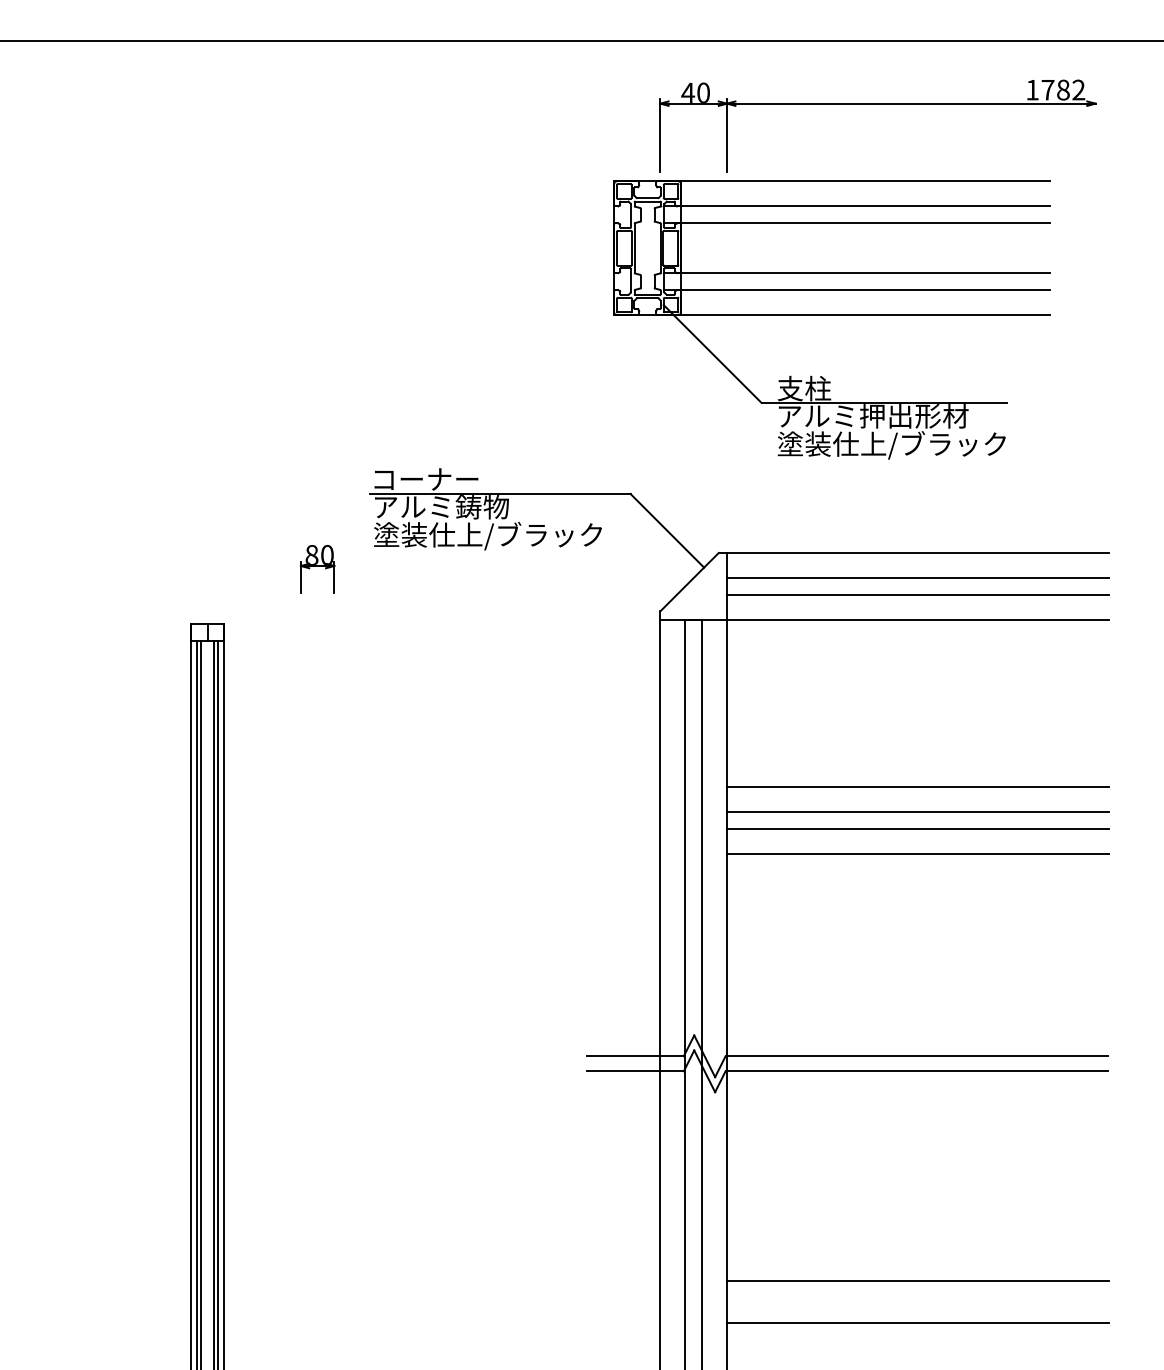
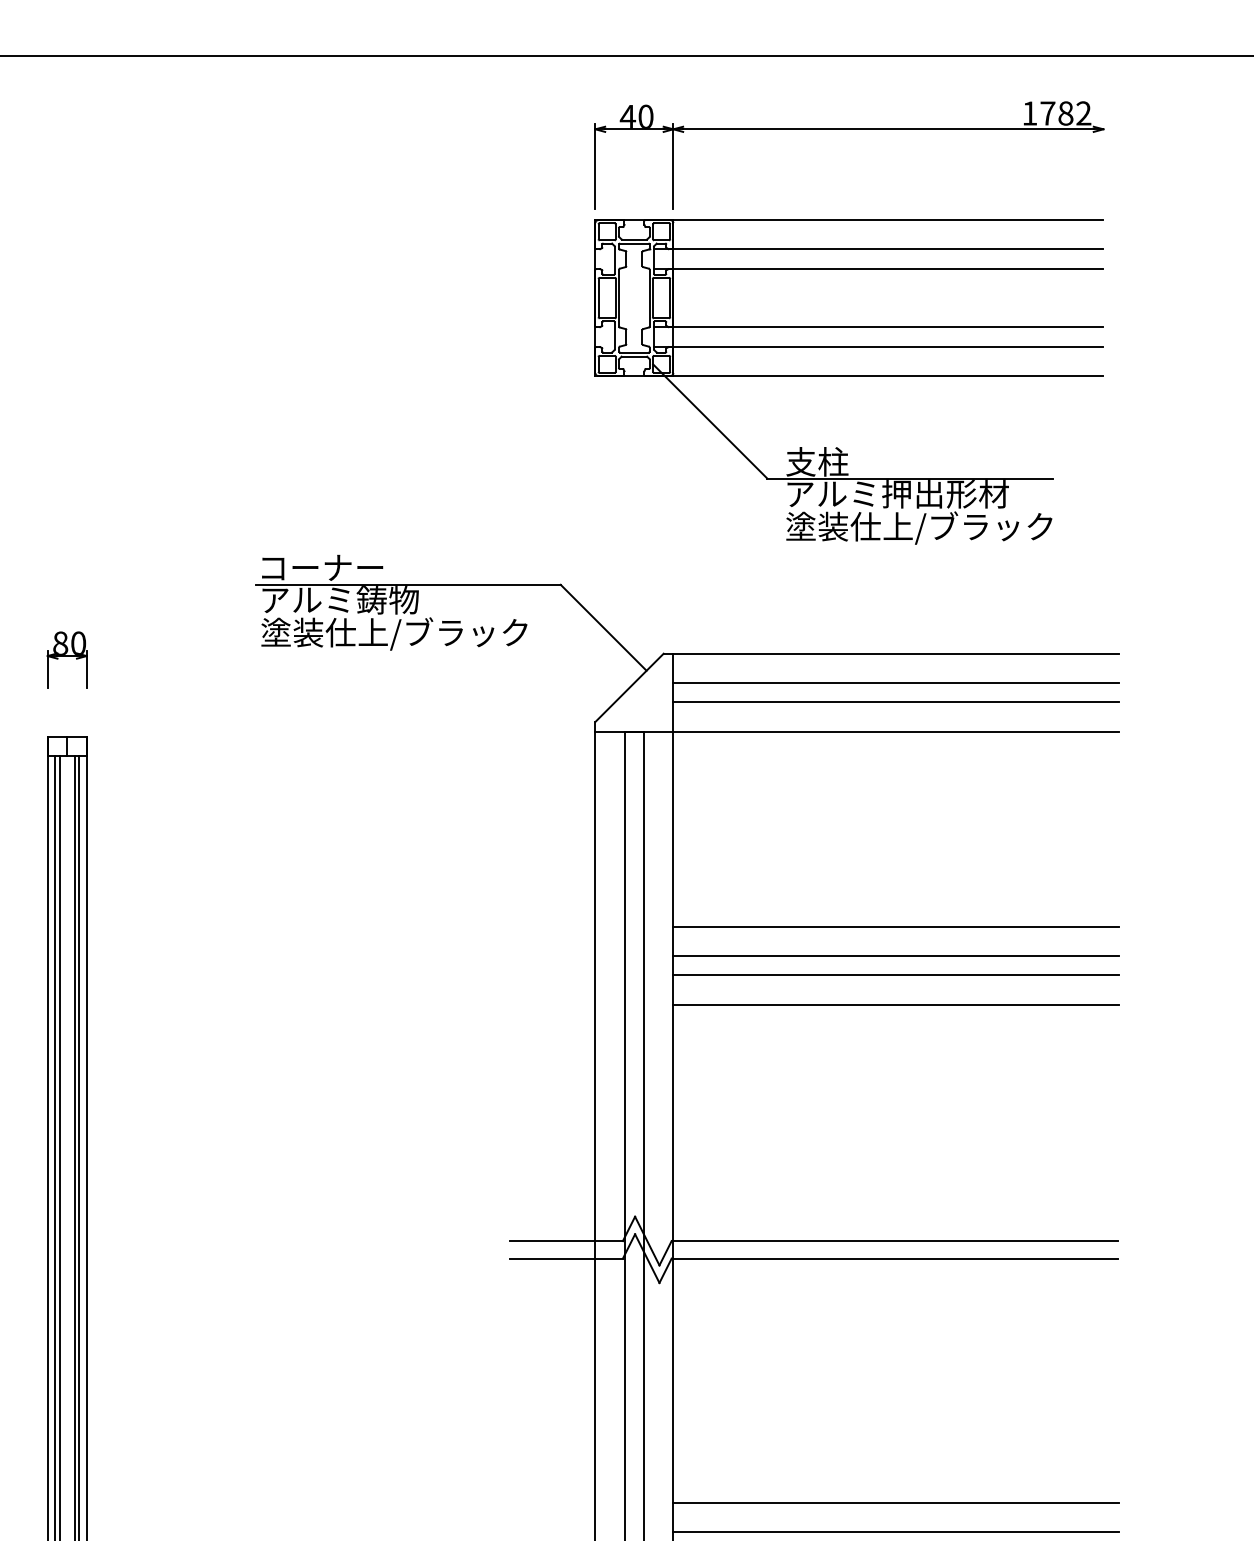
part: (831, 319) -> (848, 381), moved
part: (317, 569) -> (67, 660), moved
line: (917, 1306) -> (895, 1533), added

